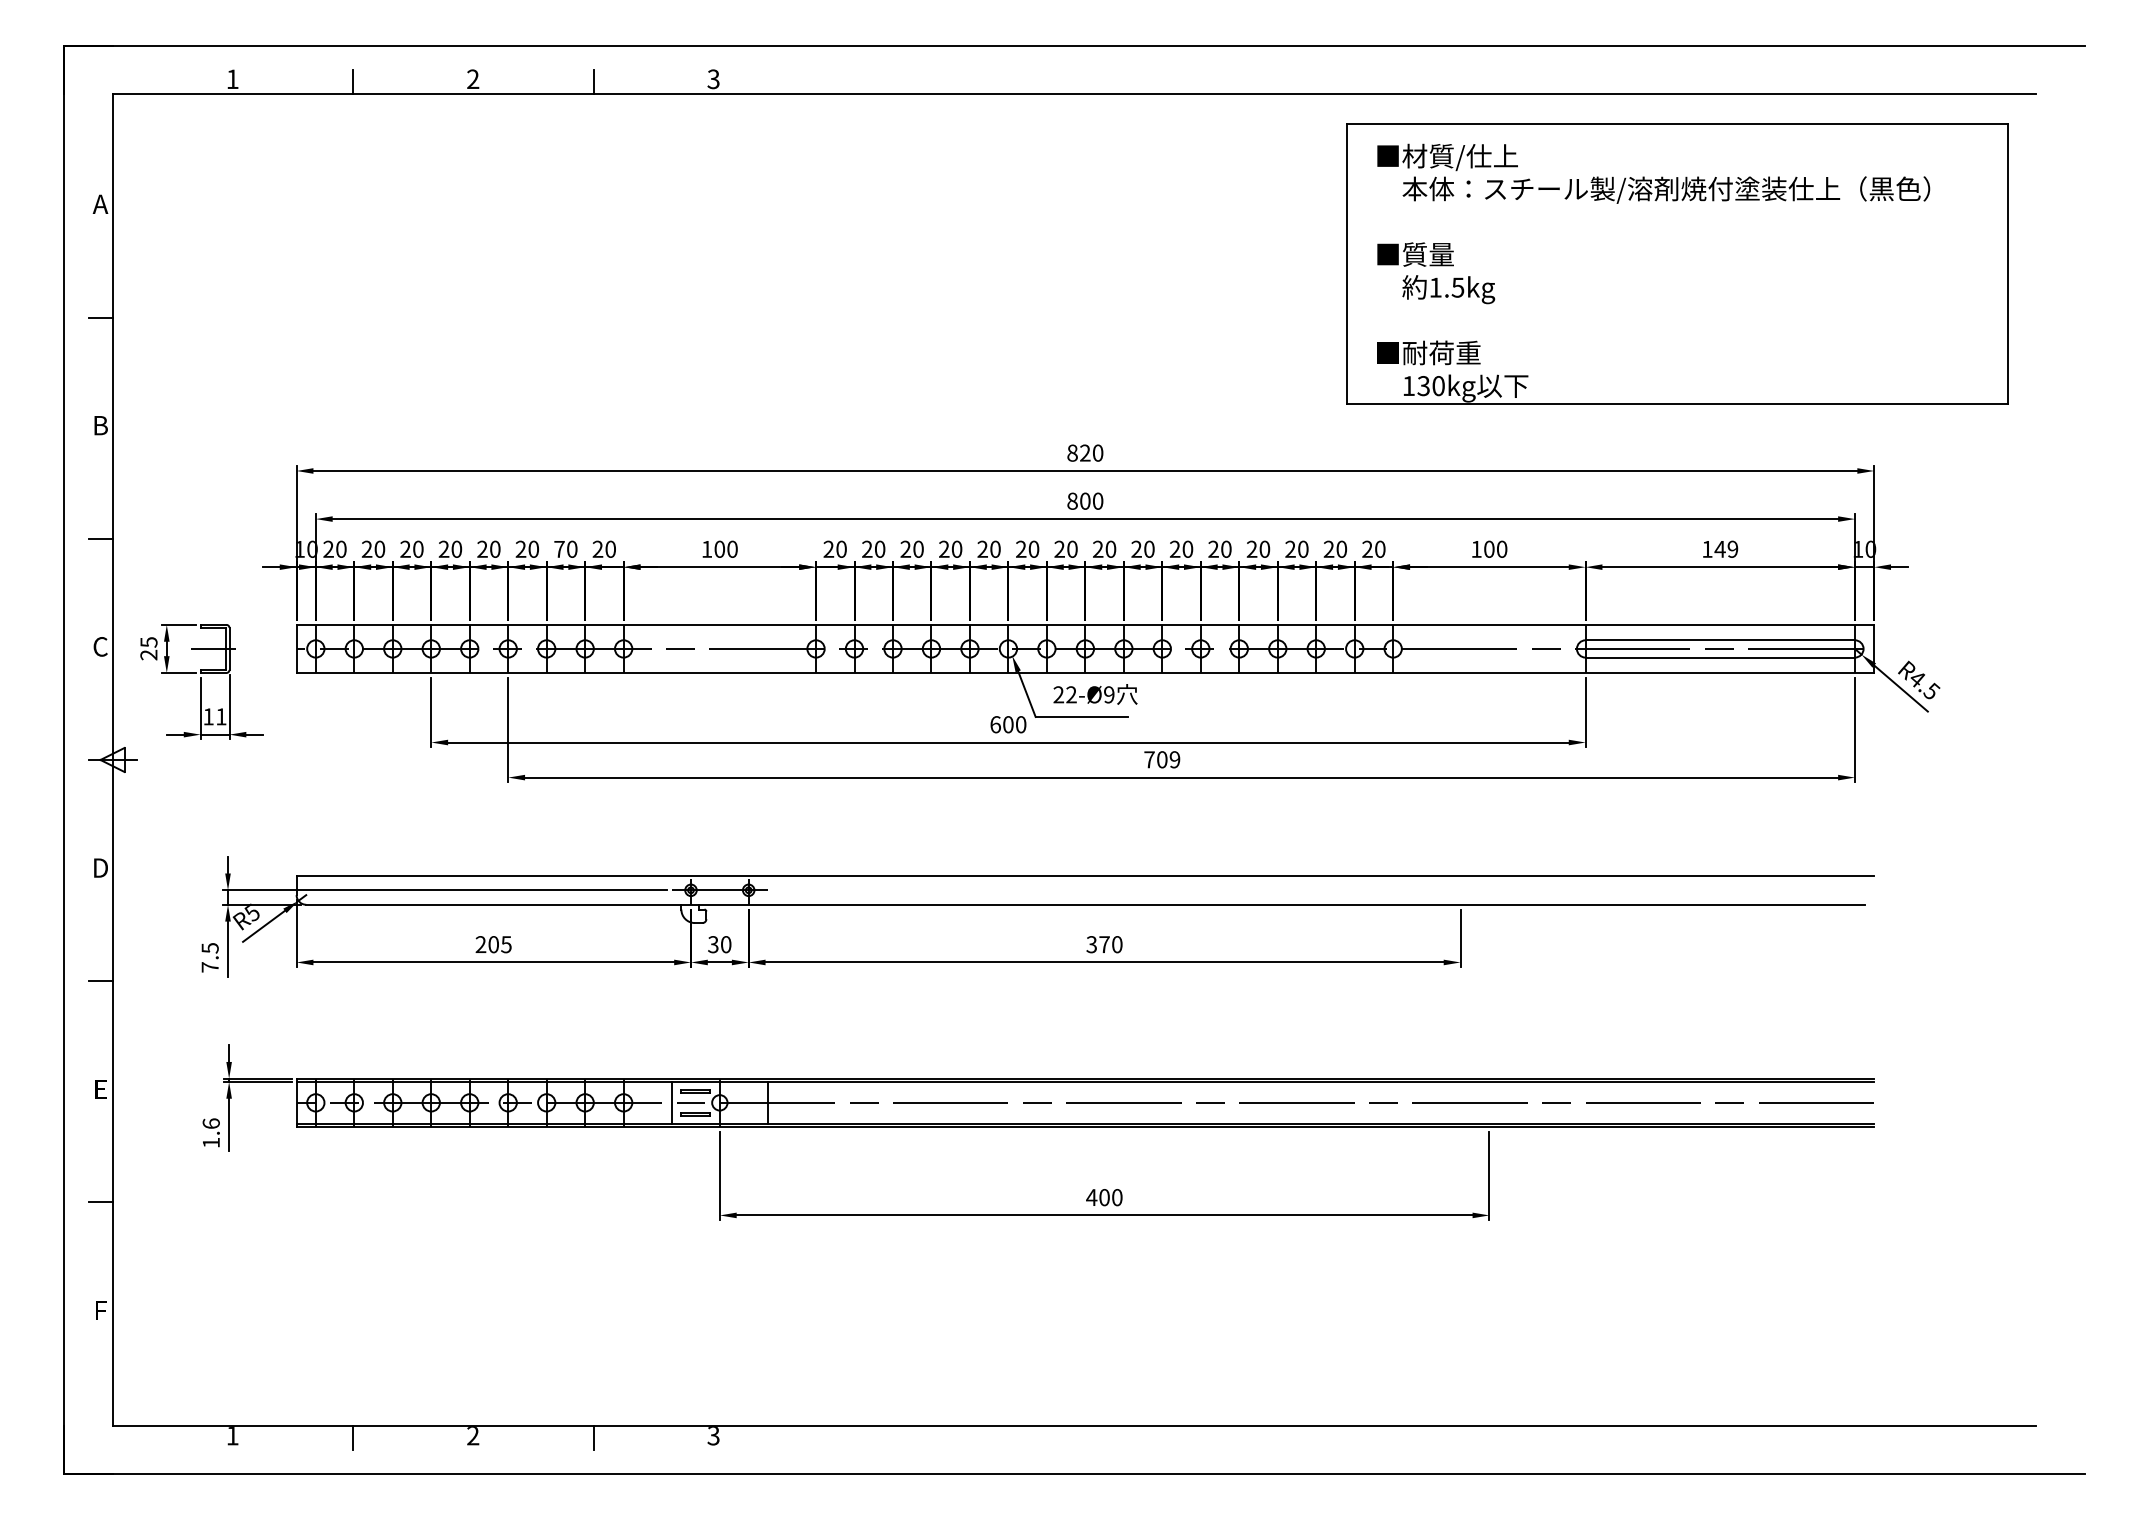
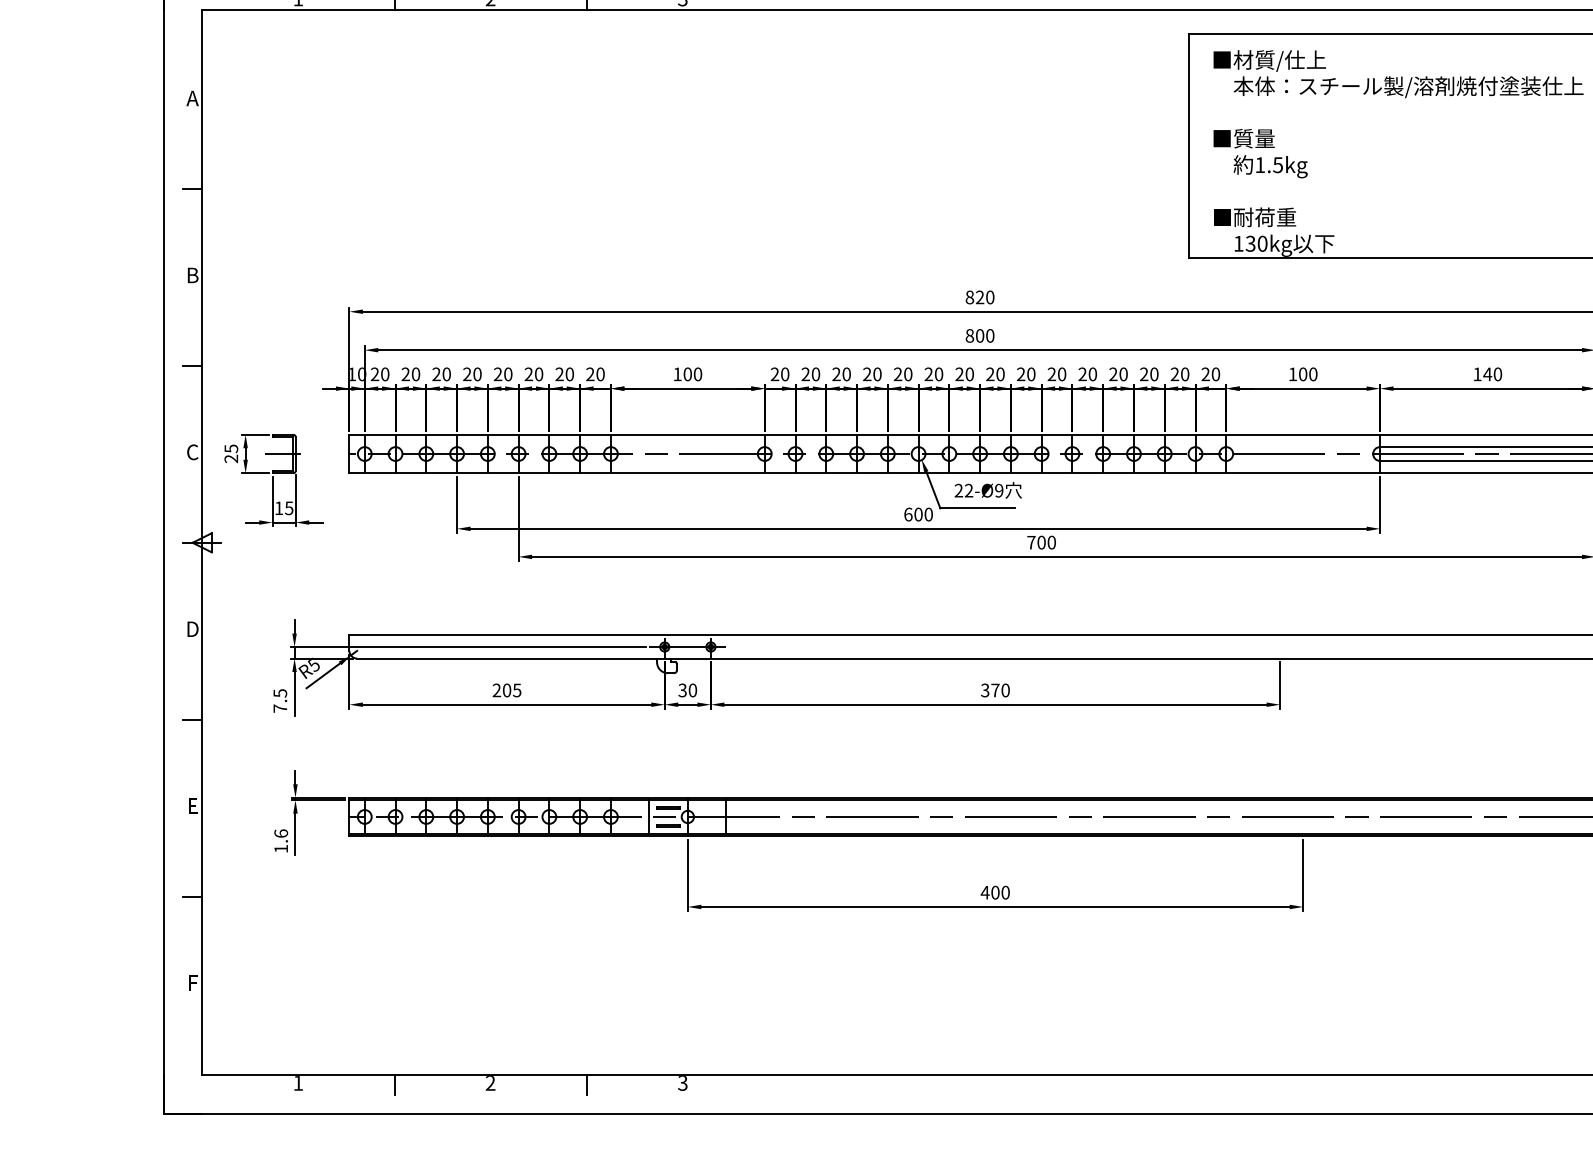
text: (559, 548) -> (559, 373), 70 -> 20
text: (1732, 548) -> (1497, 373), 149 -> 140
text: (220, 716) -> (288, 508), 11 -> 15
text: (1174, 759) -> (1051, 542), 709 -> 700

